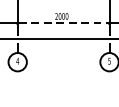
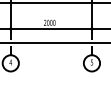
line: (63, 23) -> (51, 29), dashed -> solid

